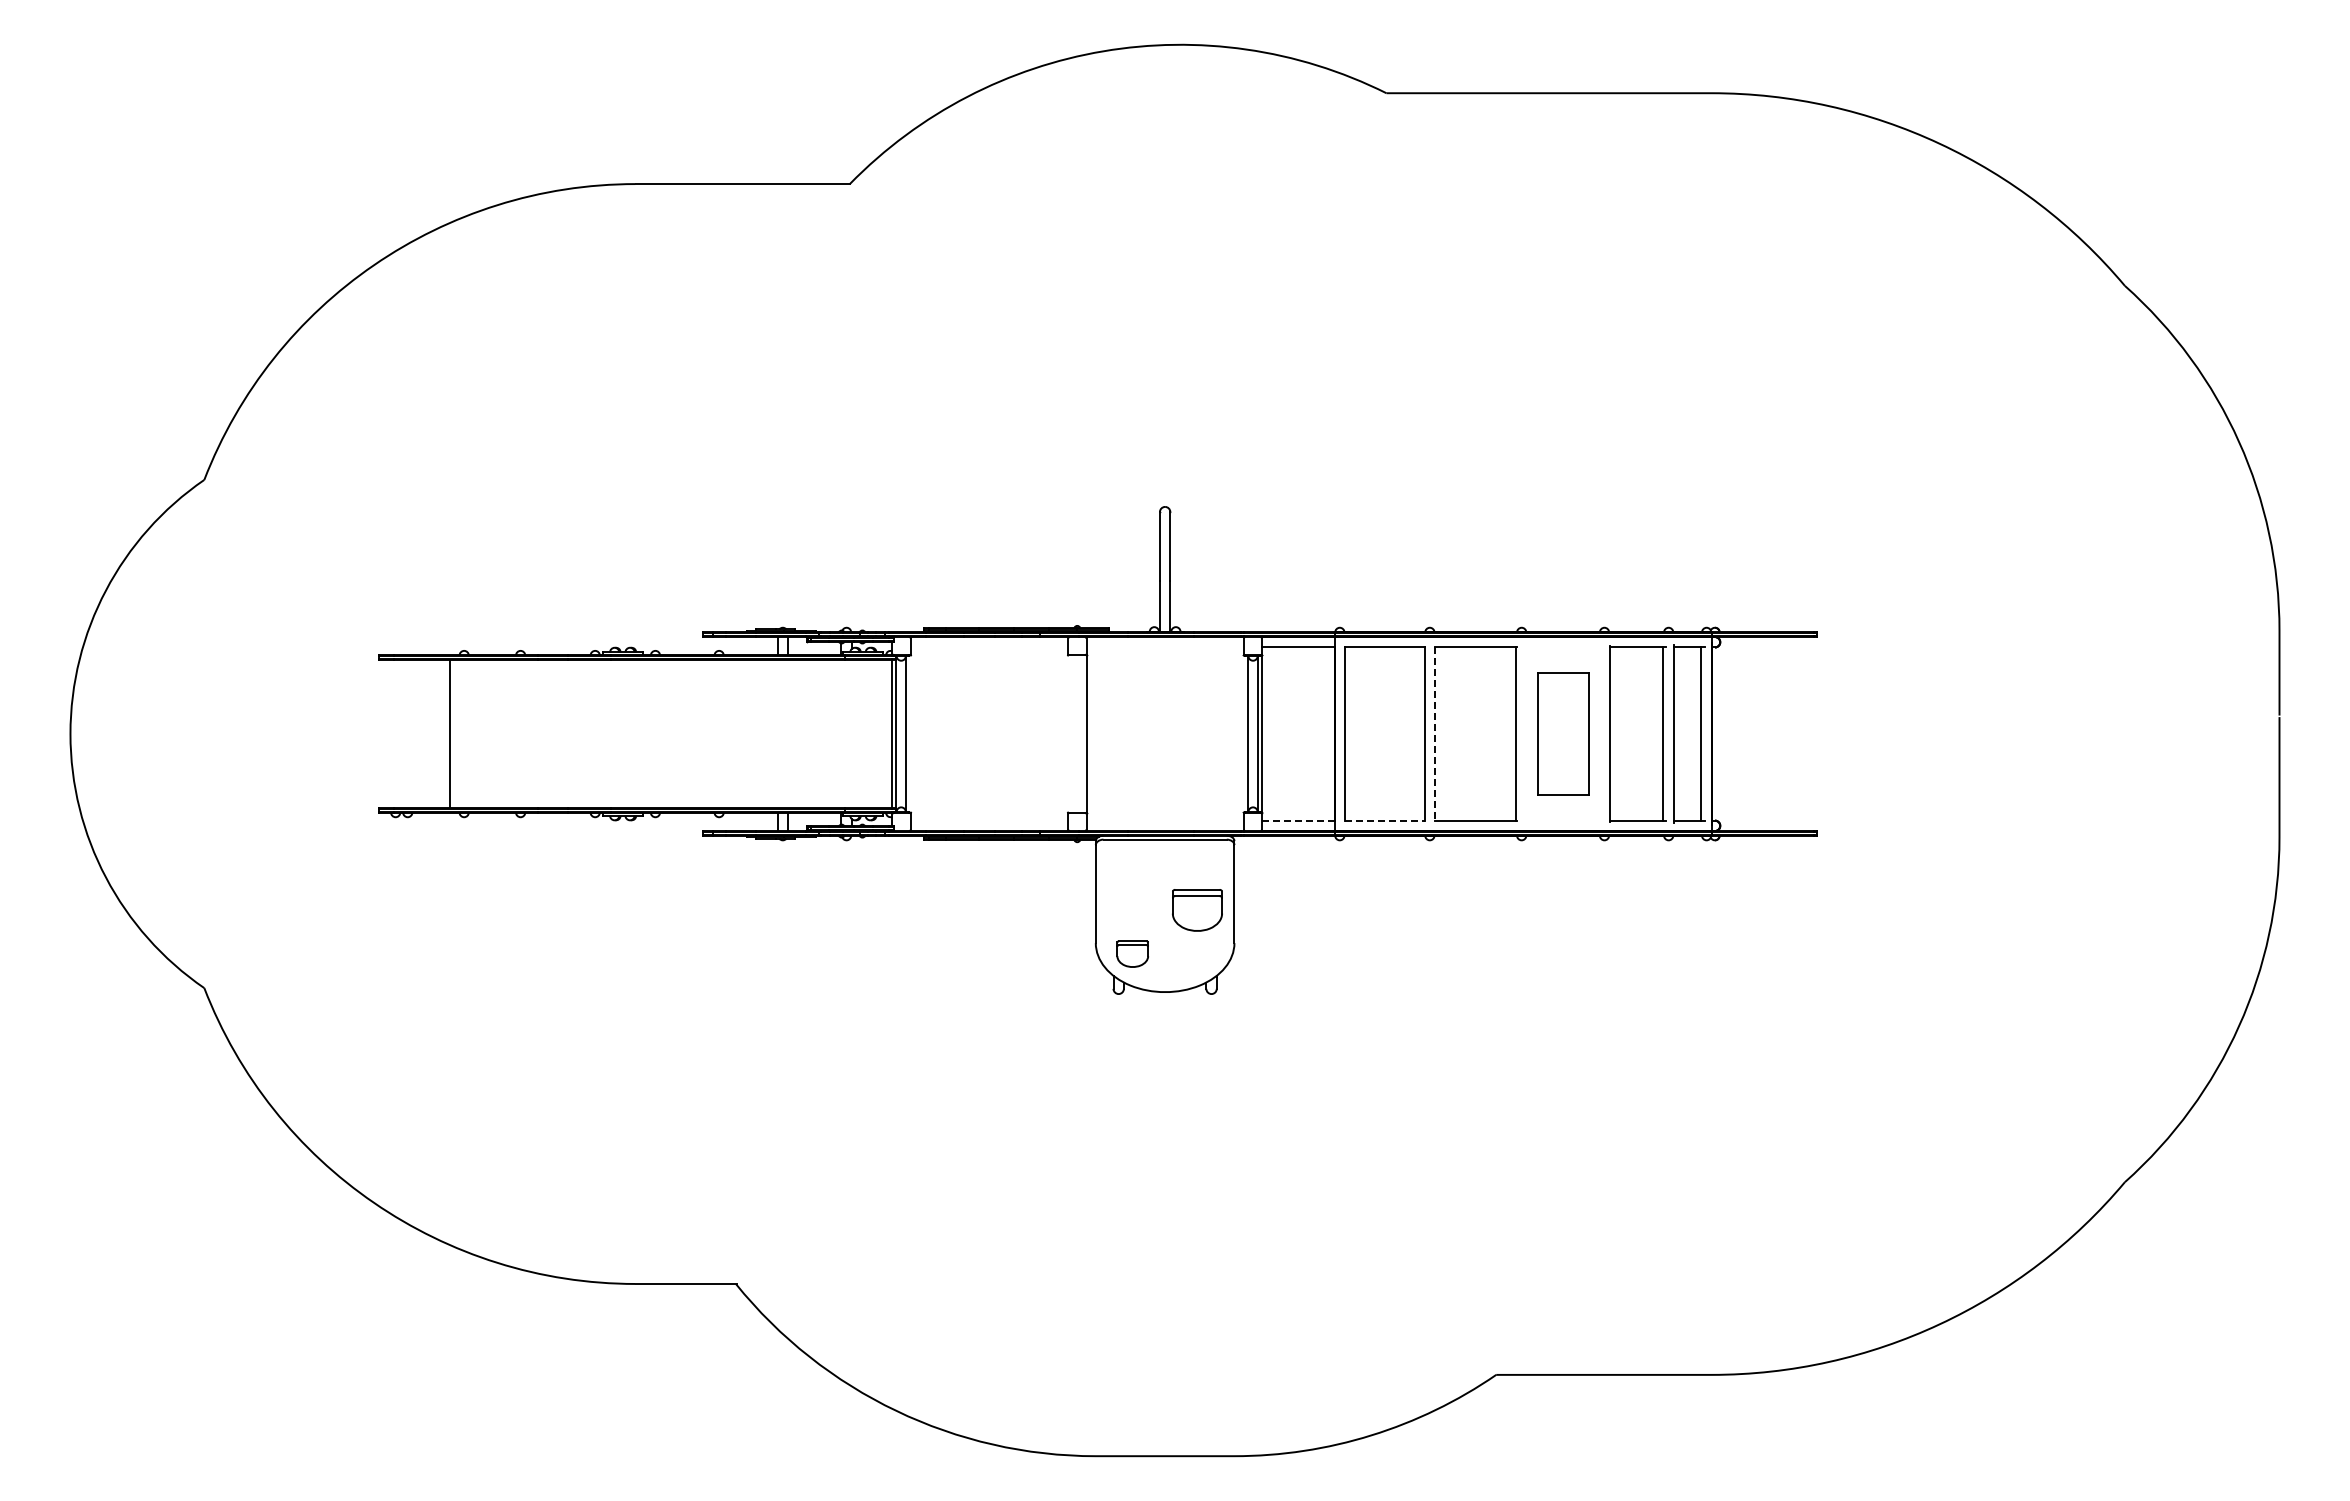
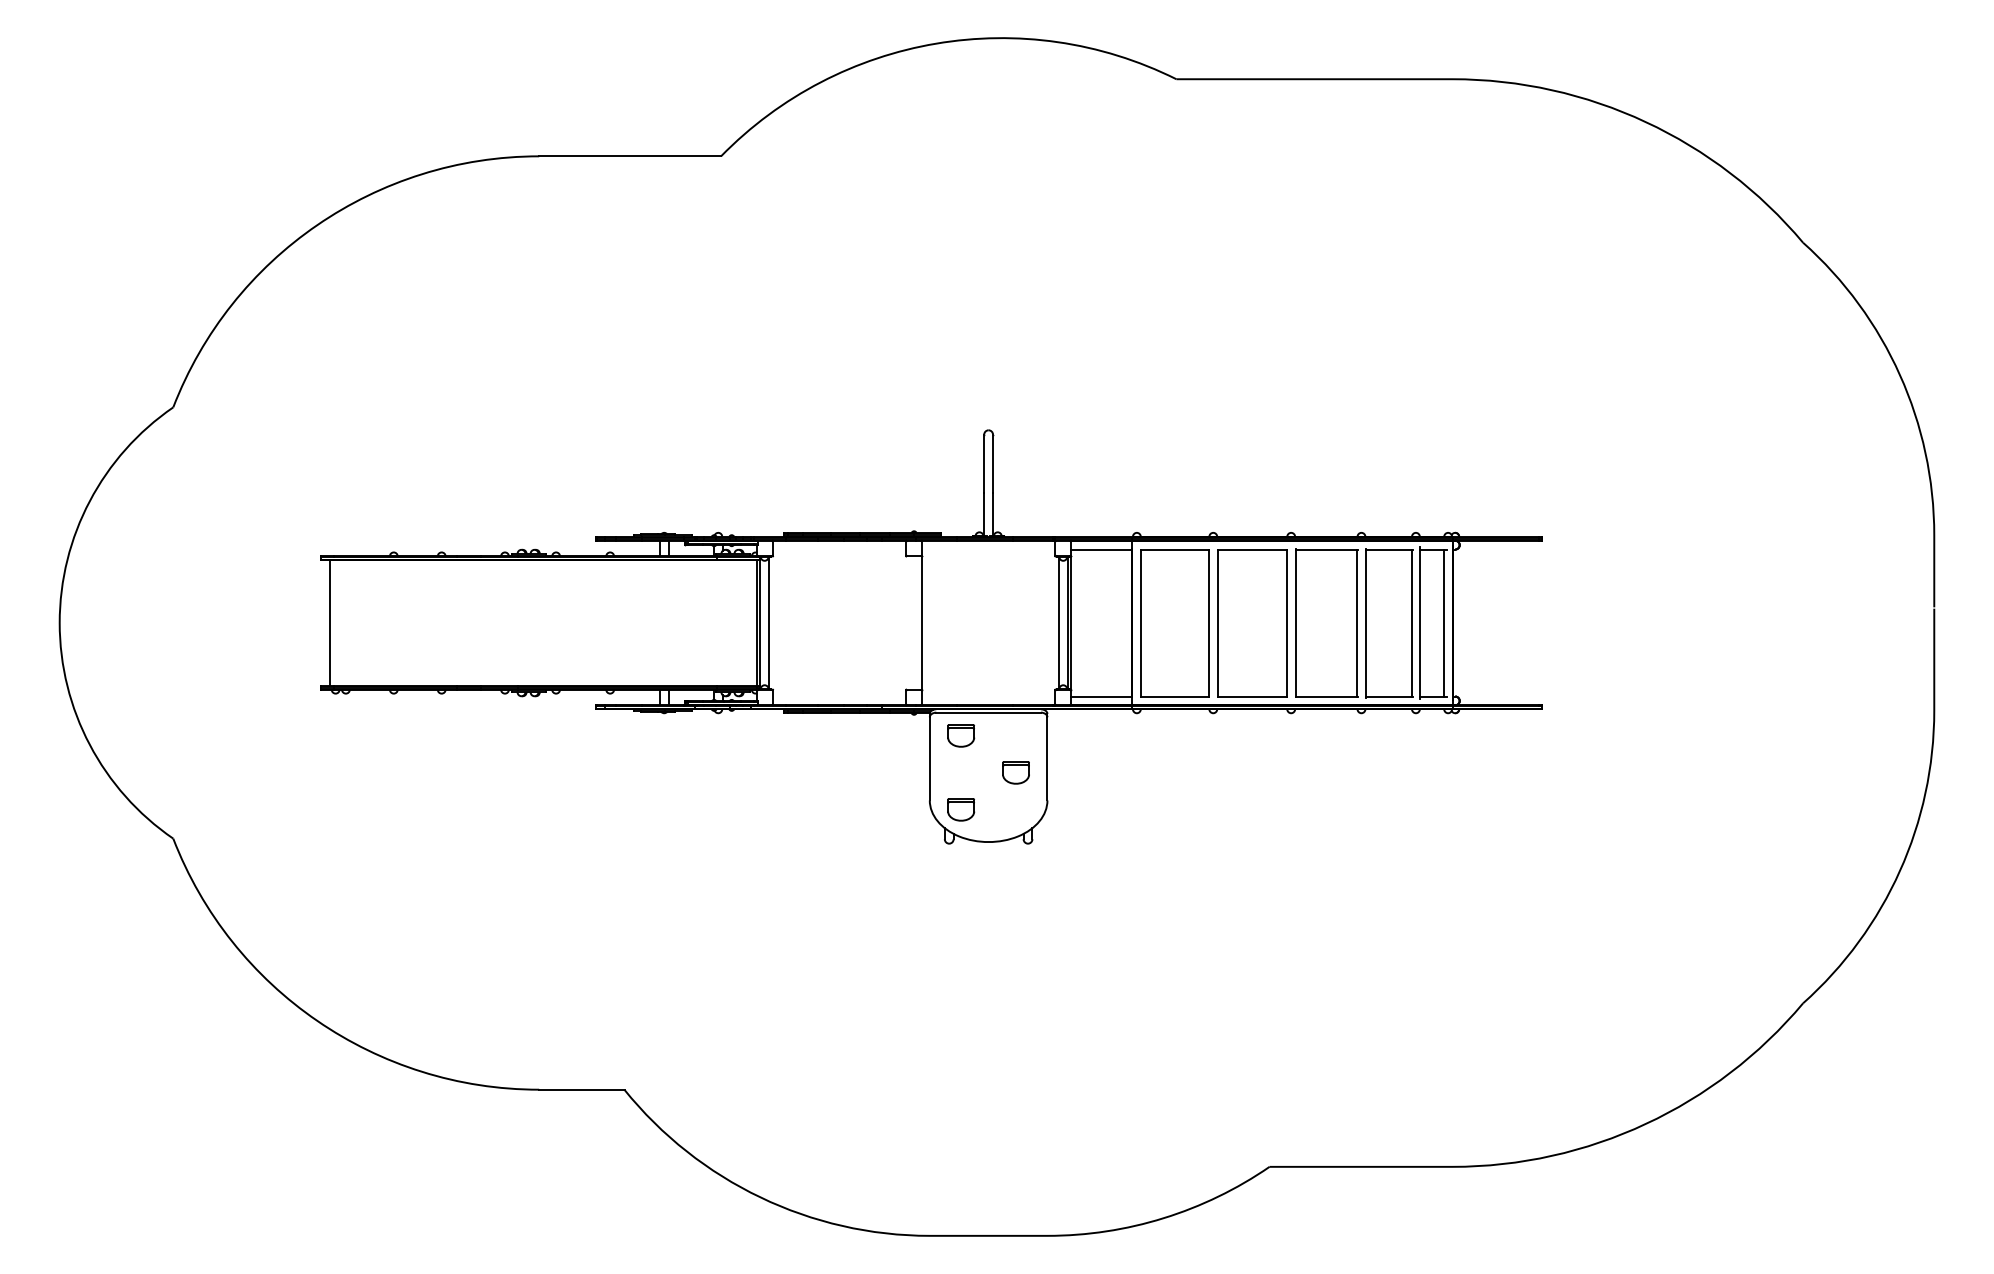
part: (1563, 733) -> (1326, 622), size x1.43
line: (449, 734) -> (329, 623), moved
line: (1435, 734) -> (1218, 623), dashed -> solid
line: (1298, 820) -> (1101, 696), dashed -> solid
line: (1385, 820) -> (1175, 696), dashed -> solid
part: (1132, 866) -> (960, 735), added
part: (1197, 910) -> (1016, 772), size x0.62

